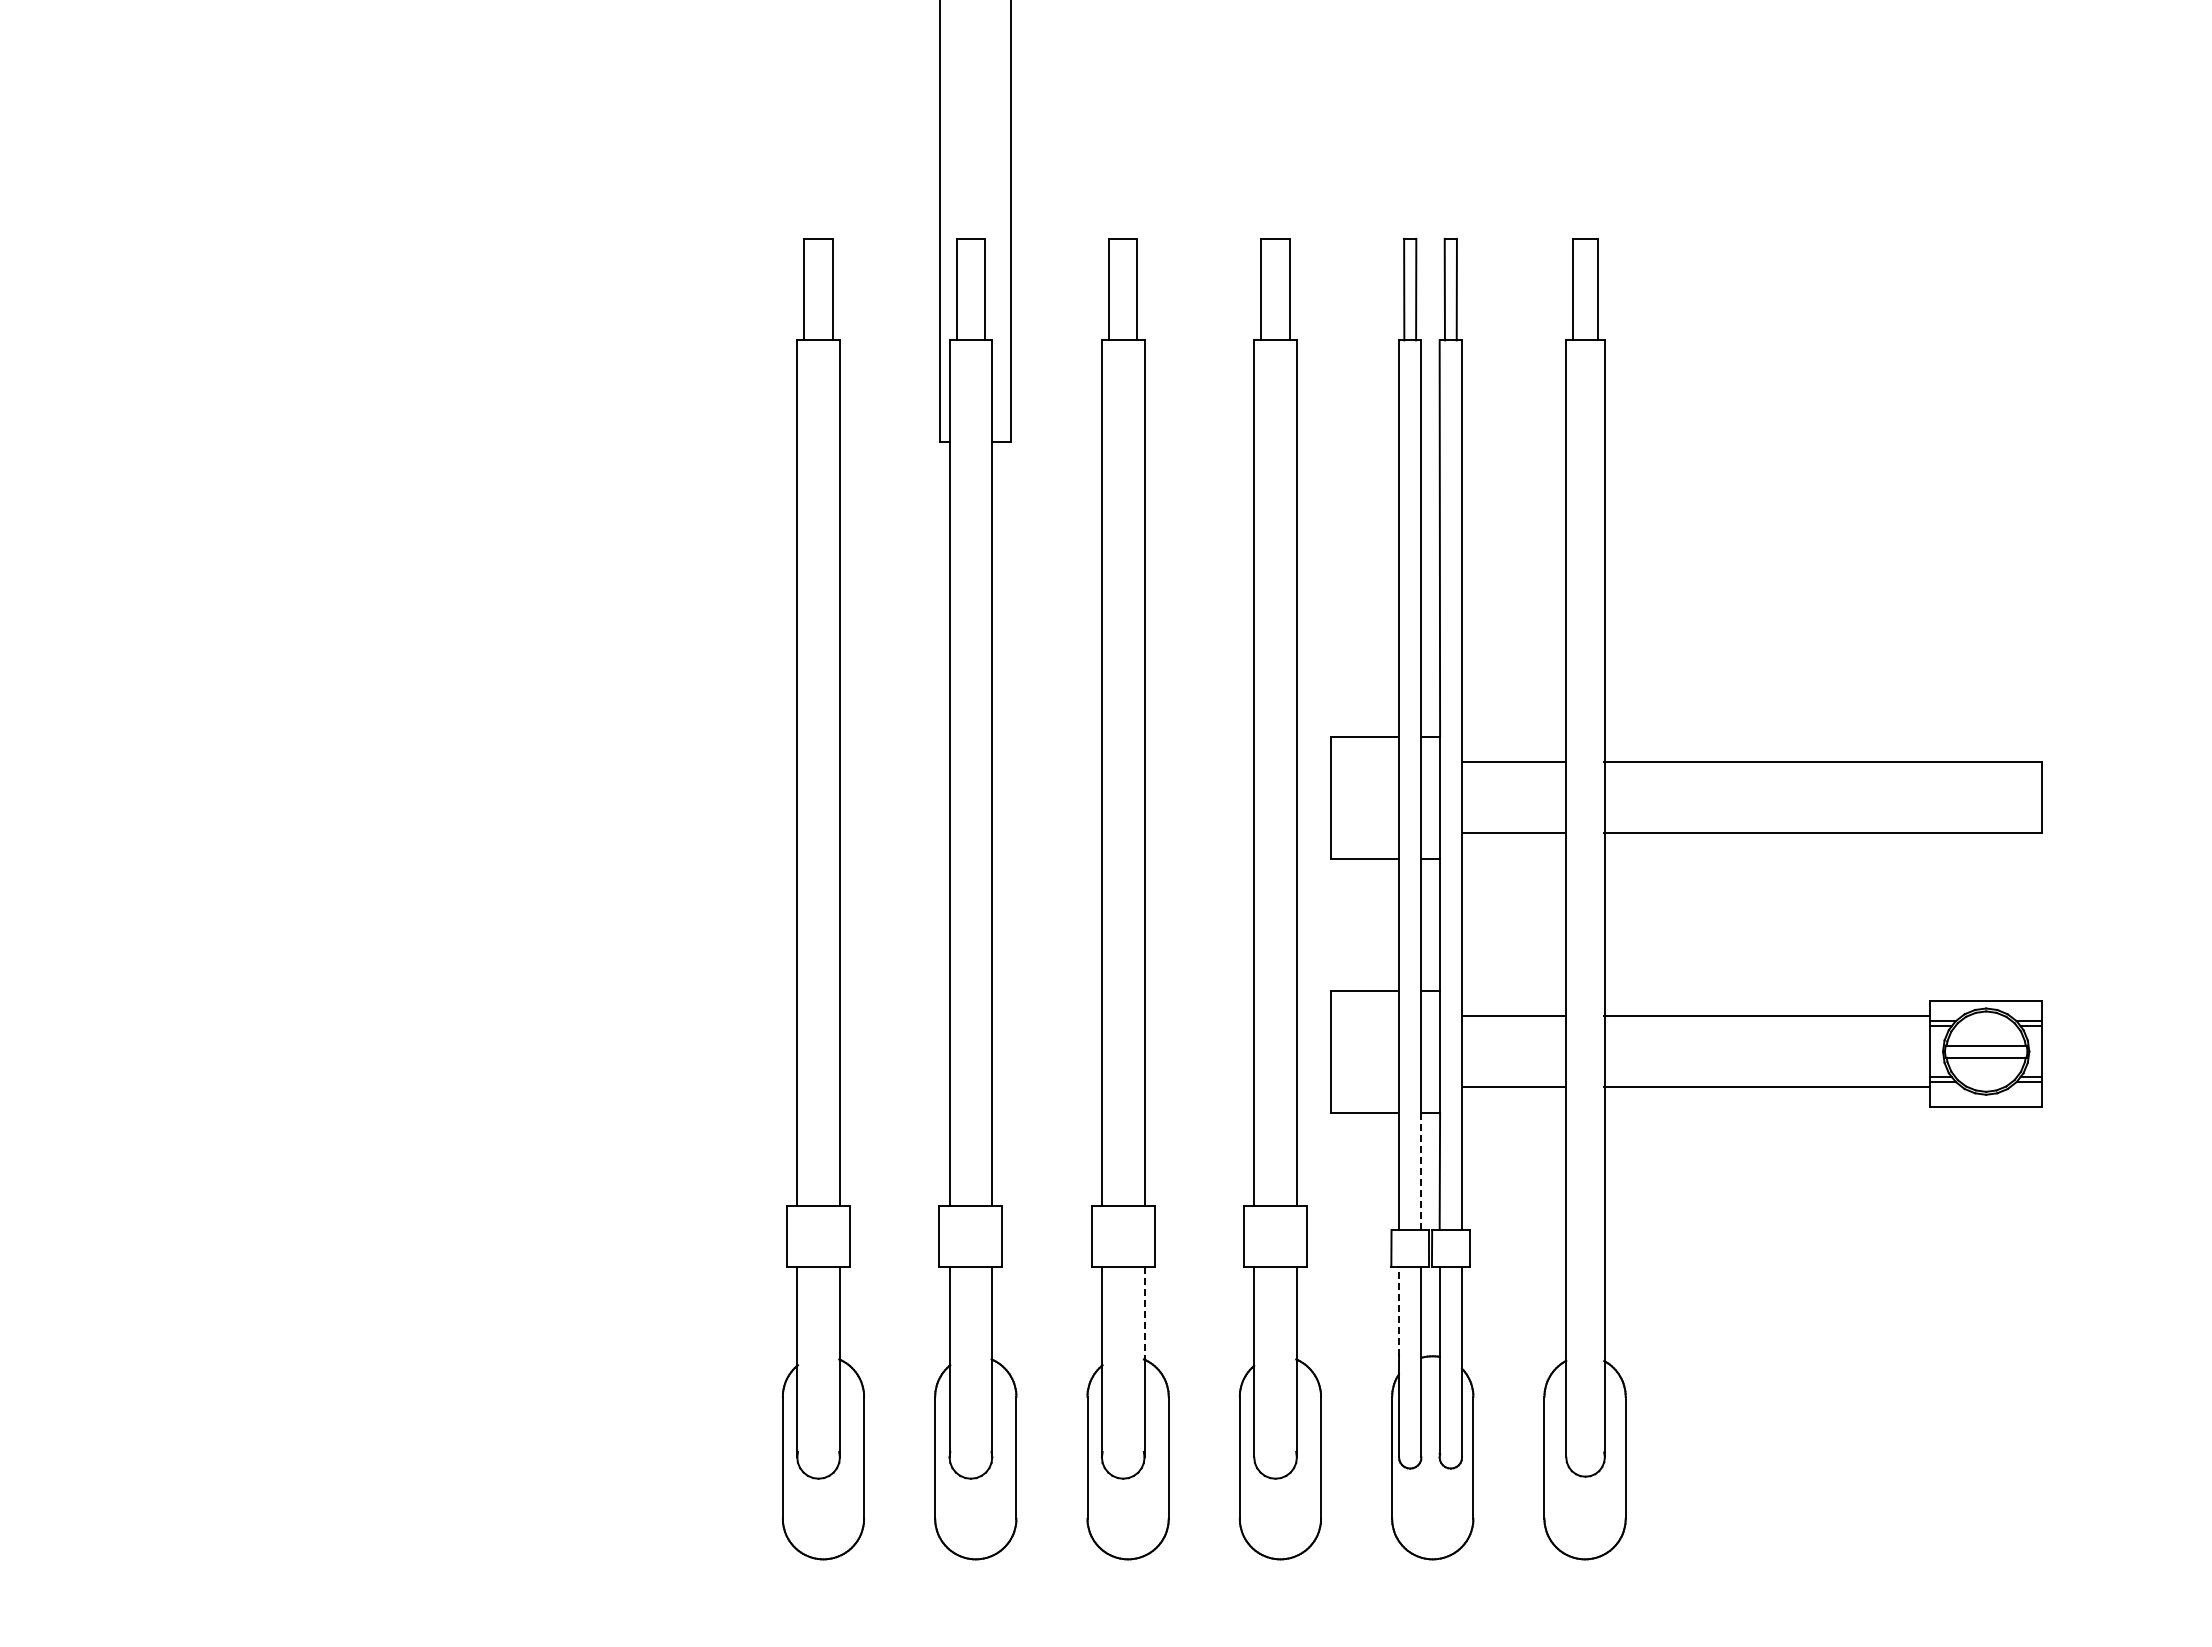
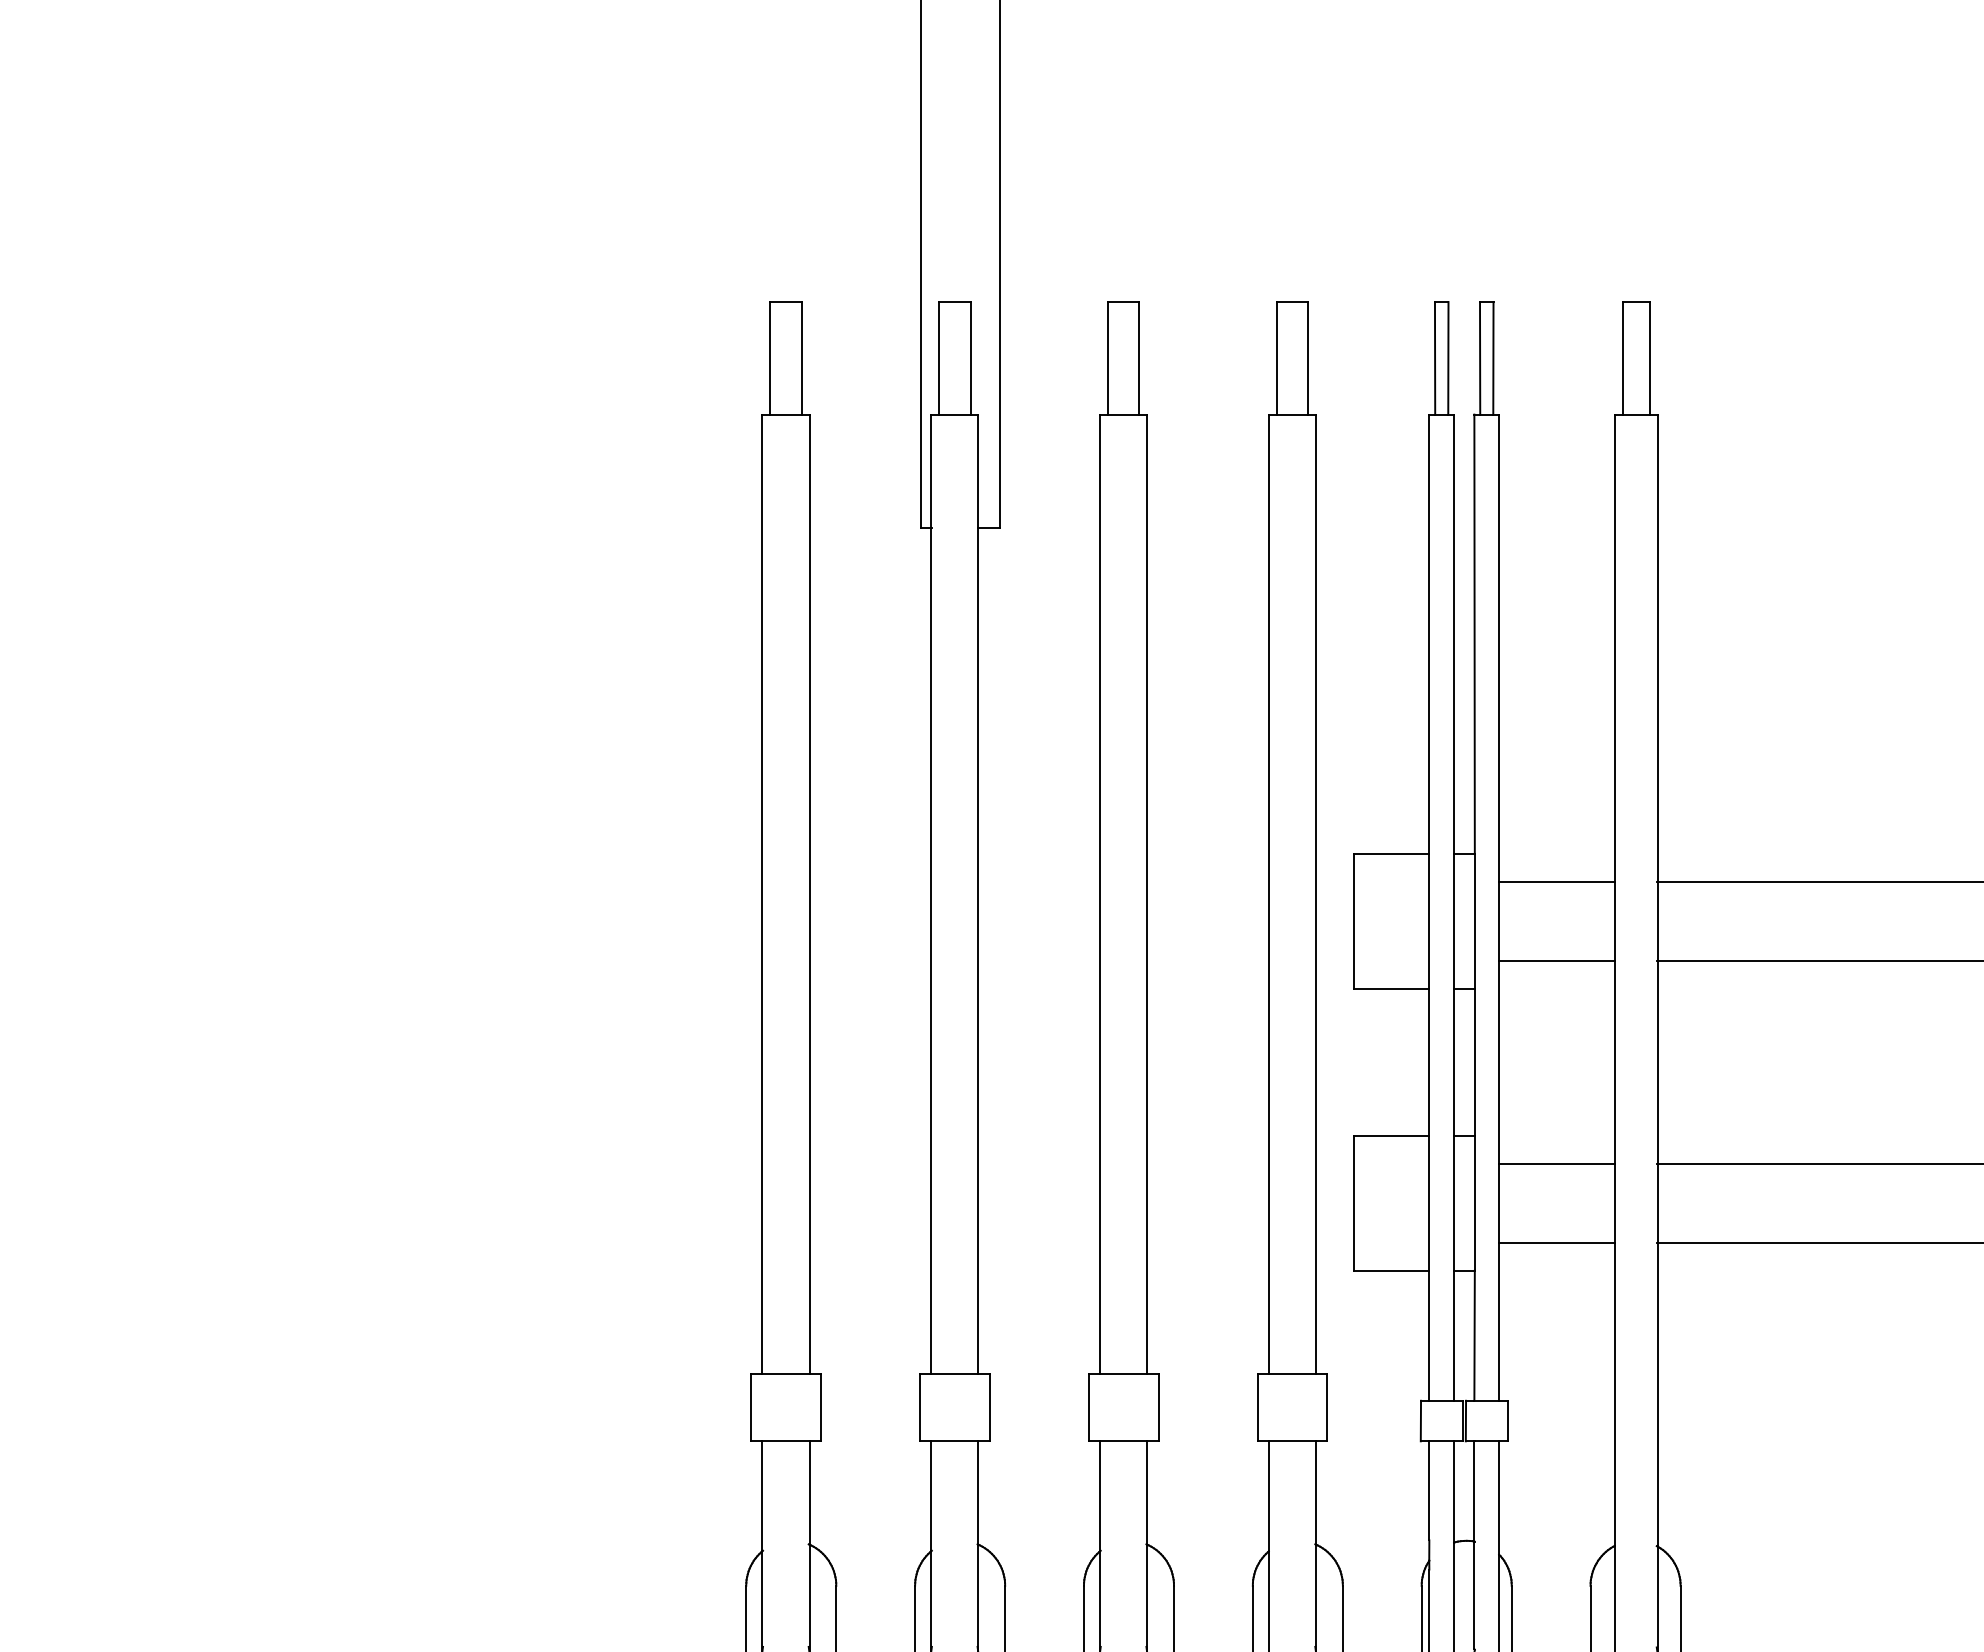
line: (1421, 1171) -> (1454, 1335), dashed -> solid
line: (1399, 1311) -> (1429, 1491), dashed -> solid
line: (1144, 1313) -> (1147, 1493), dashed -> solid

